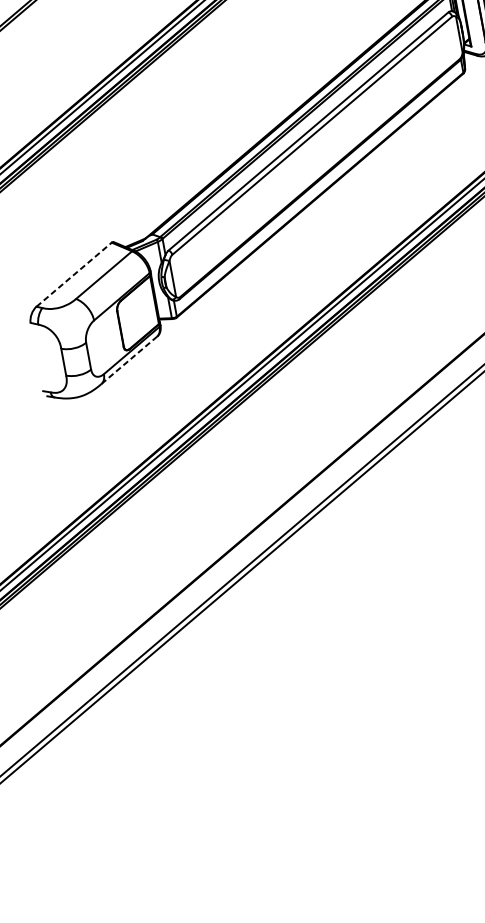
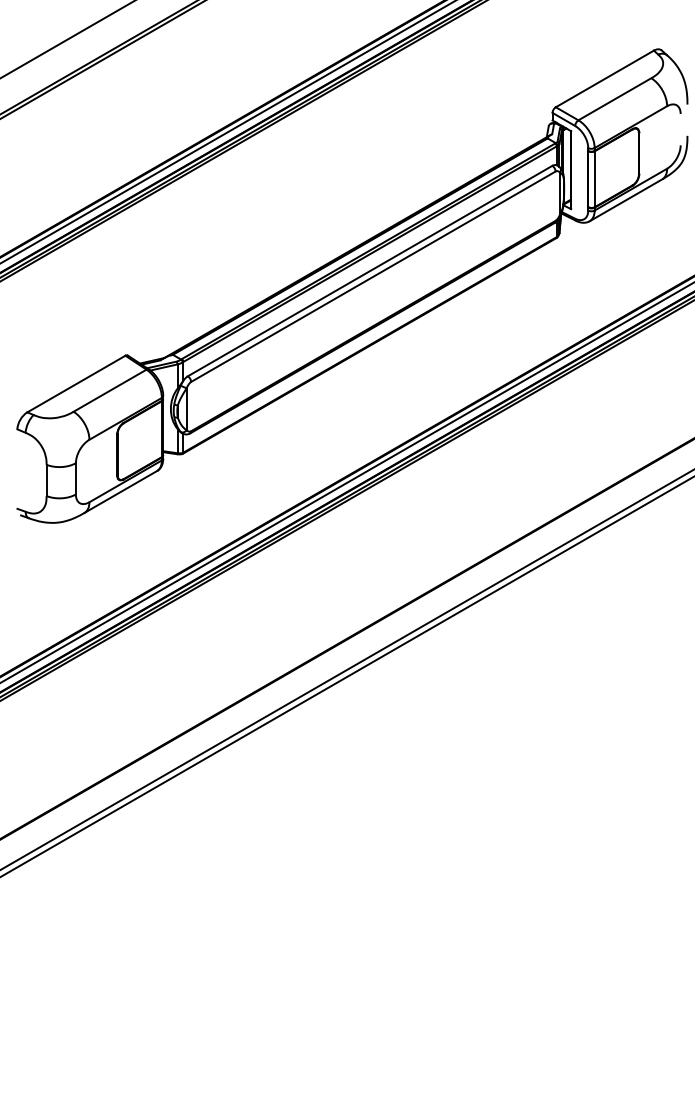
line: (74, 275) -> (76, 384), dashed -> solid
line: (128, 360) -> (120, 491), dashed -> solid

